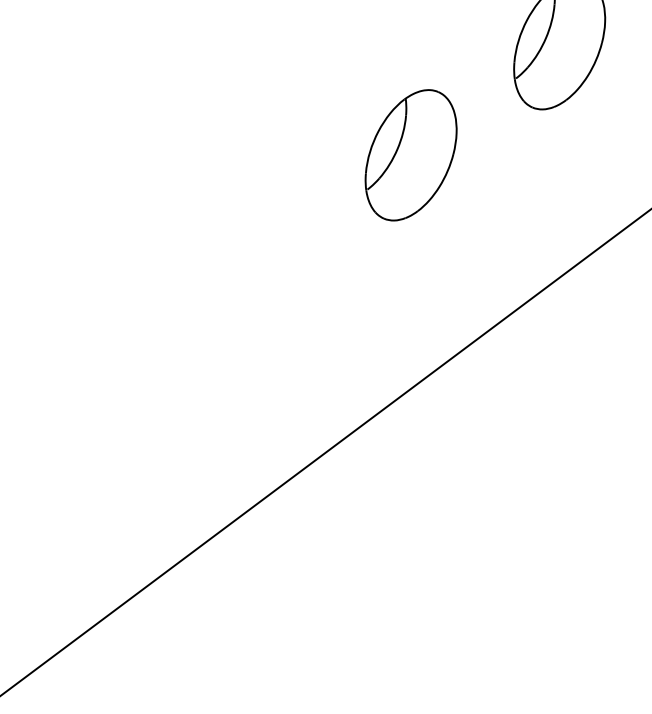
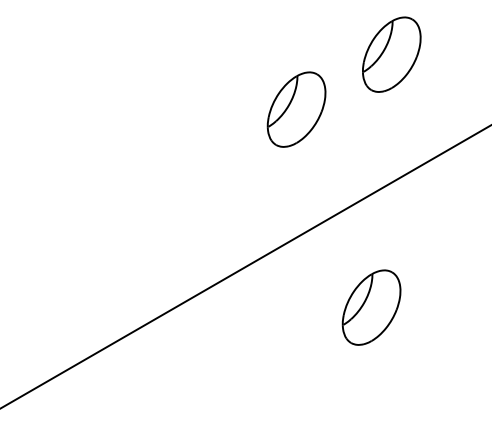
part: (576, 471) -> (371, 307), added

